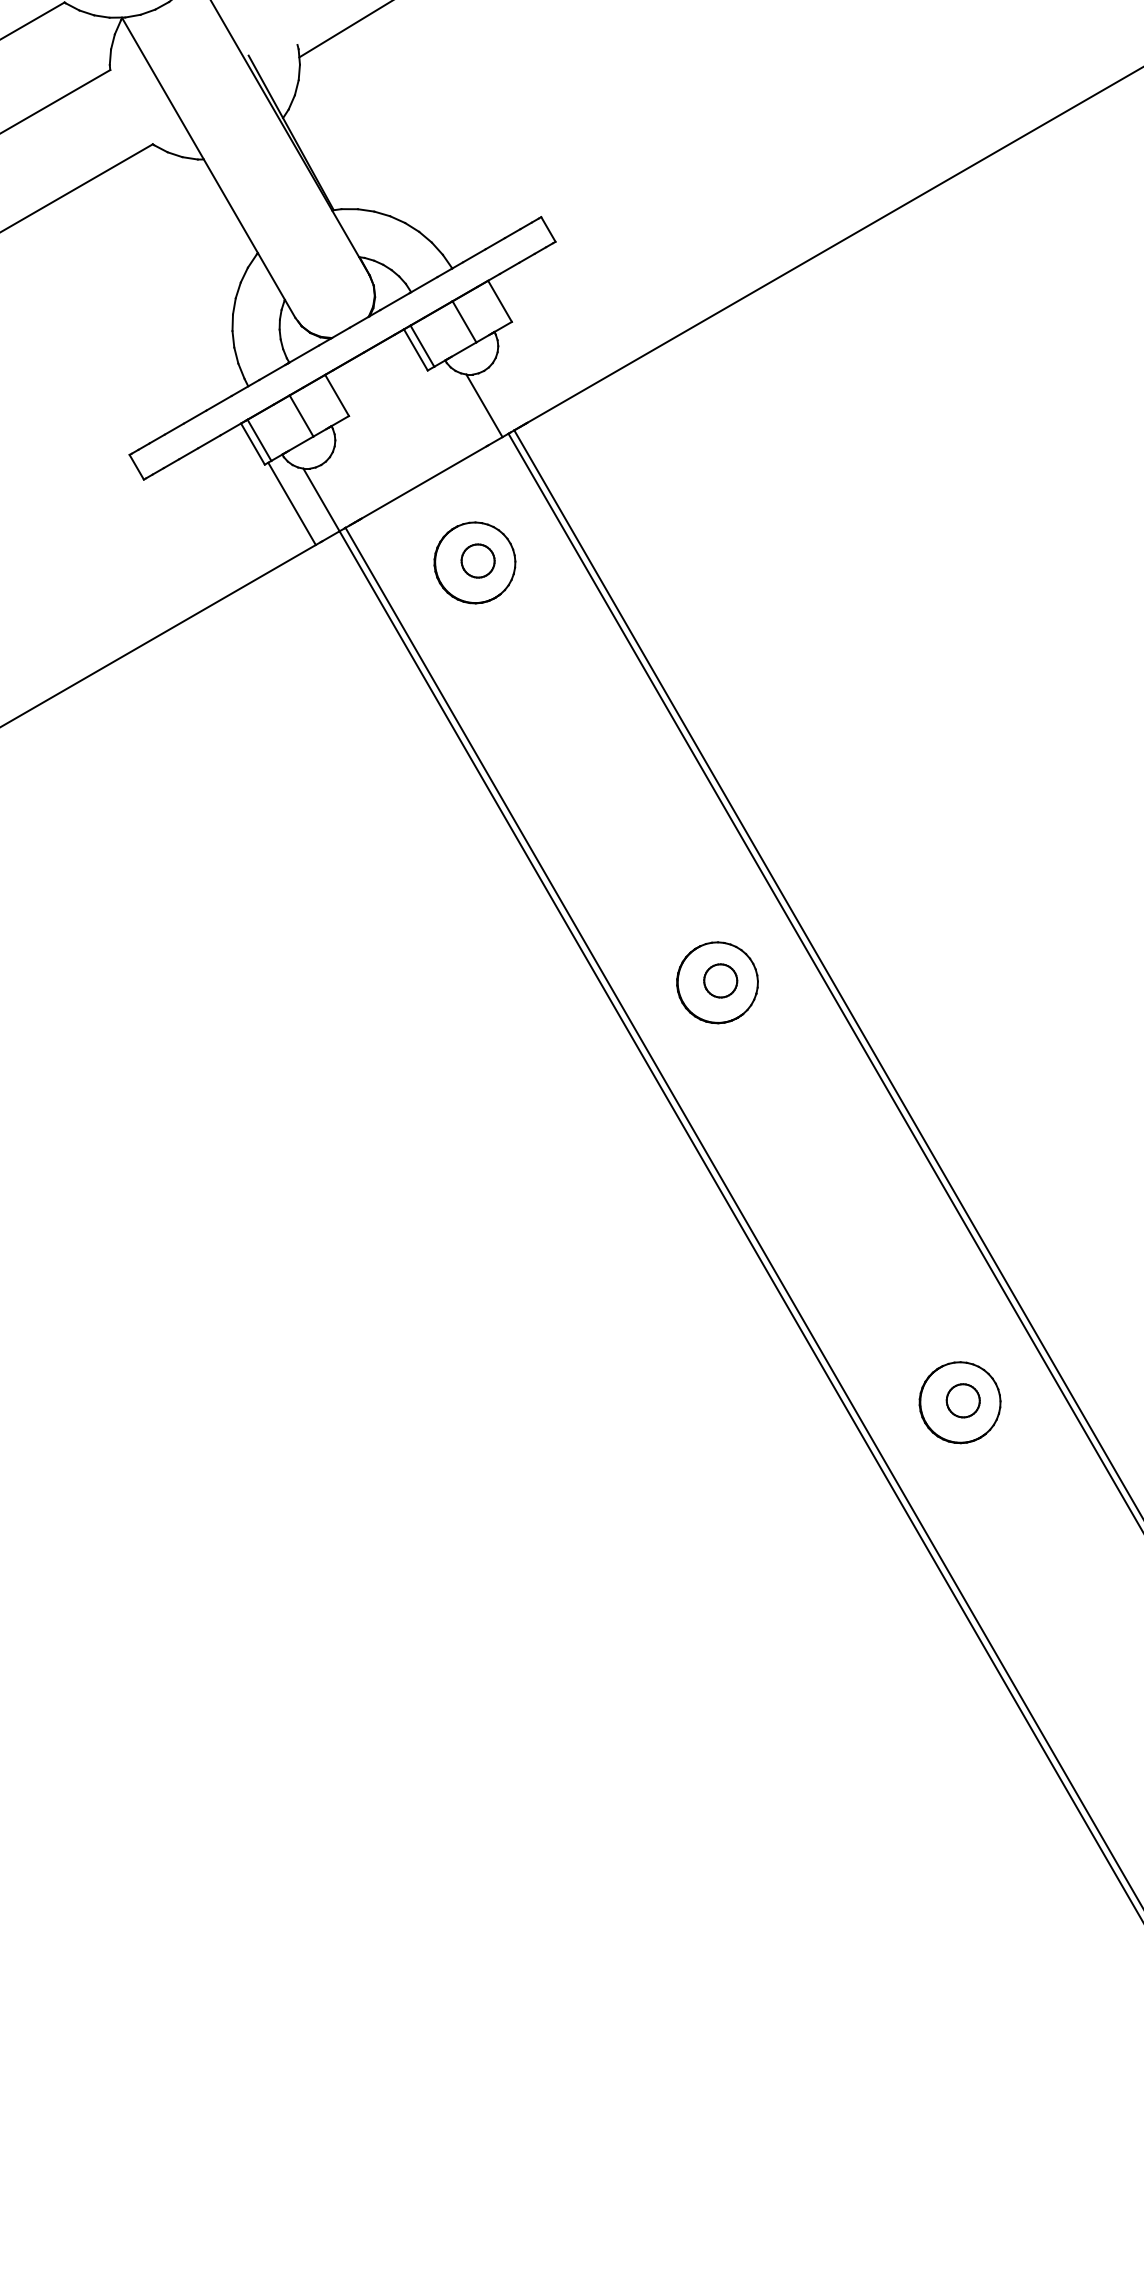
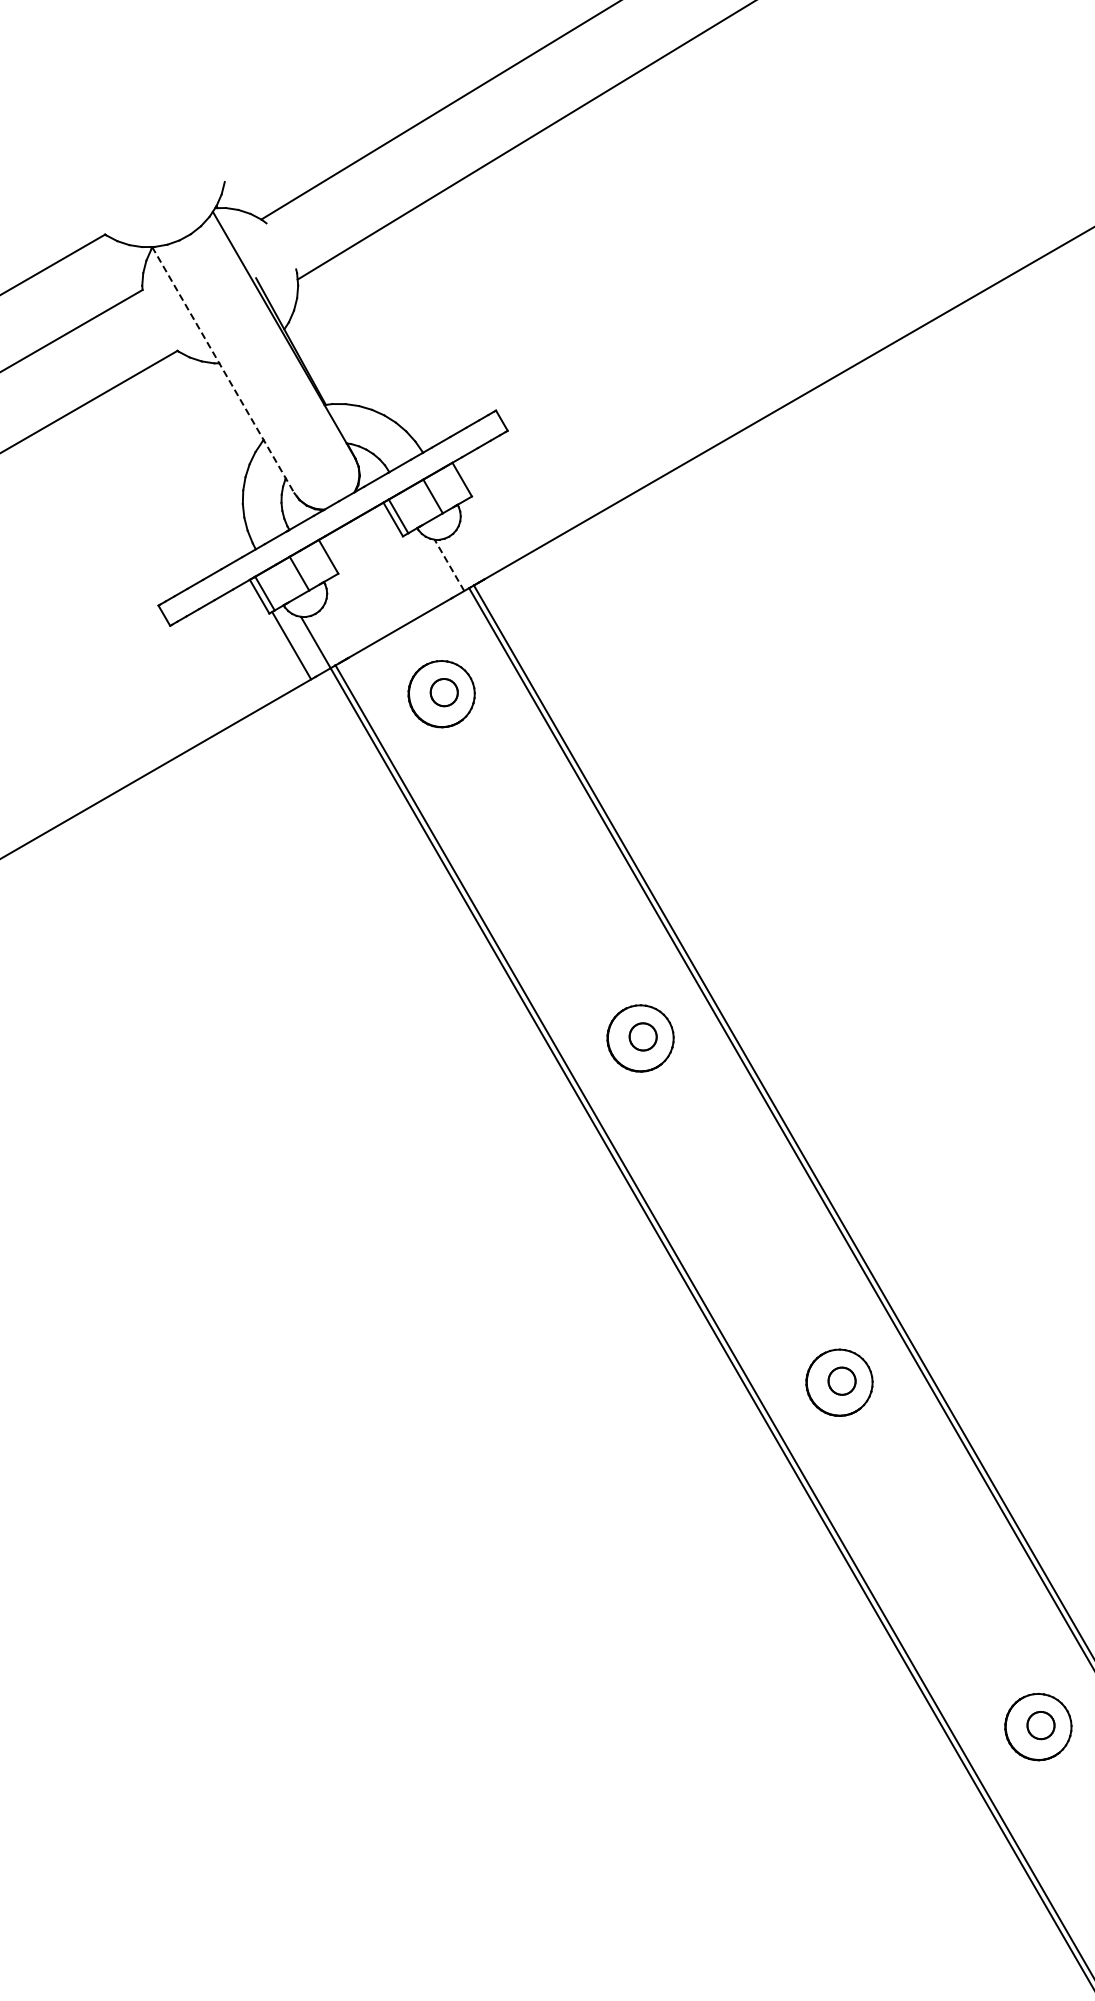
line: (208, 168) -> (223, 370), solid -> dashed
line: (484, 406) -> (449, 565), solid -> dashed

